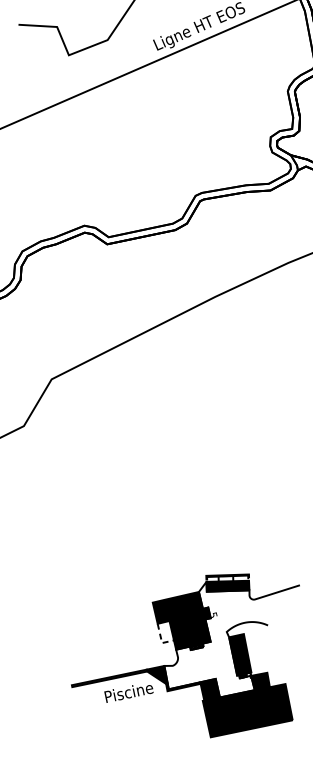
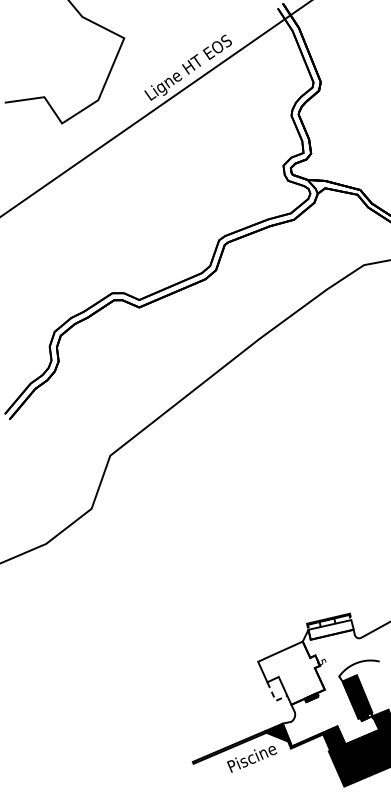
fill: (227, 585) -> (330, 629), removed
fill: (182, 619) -> (291, 672), removed

